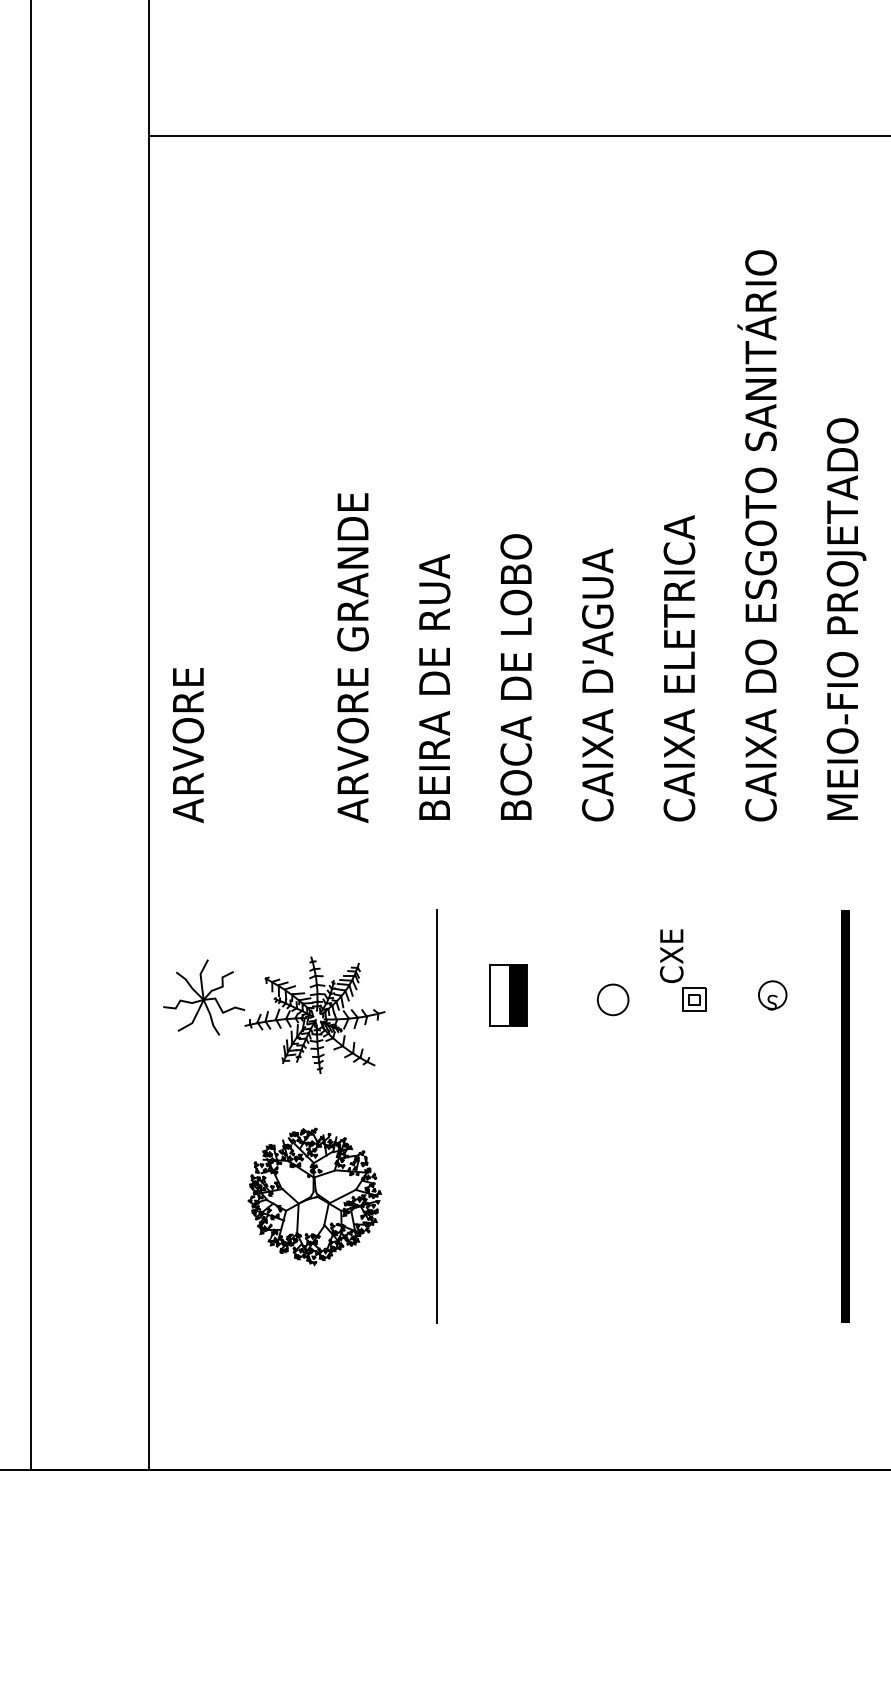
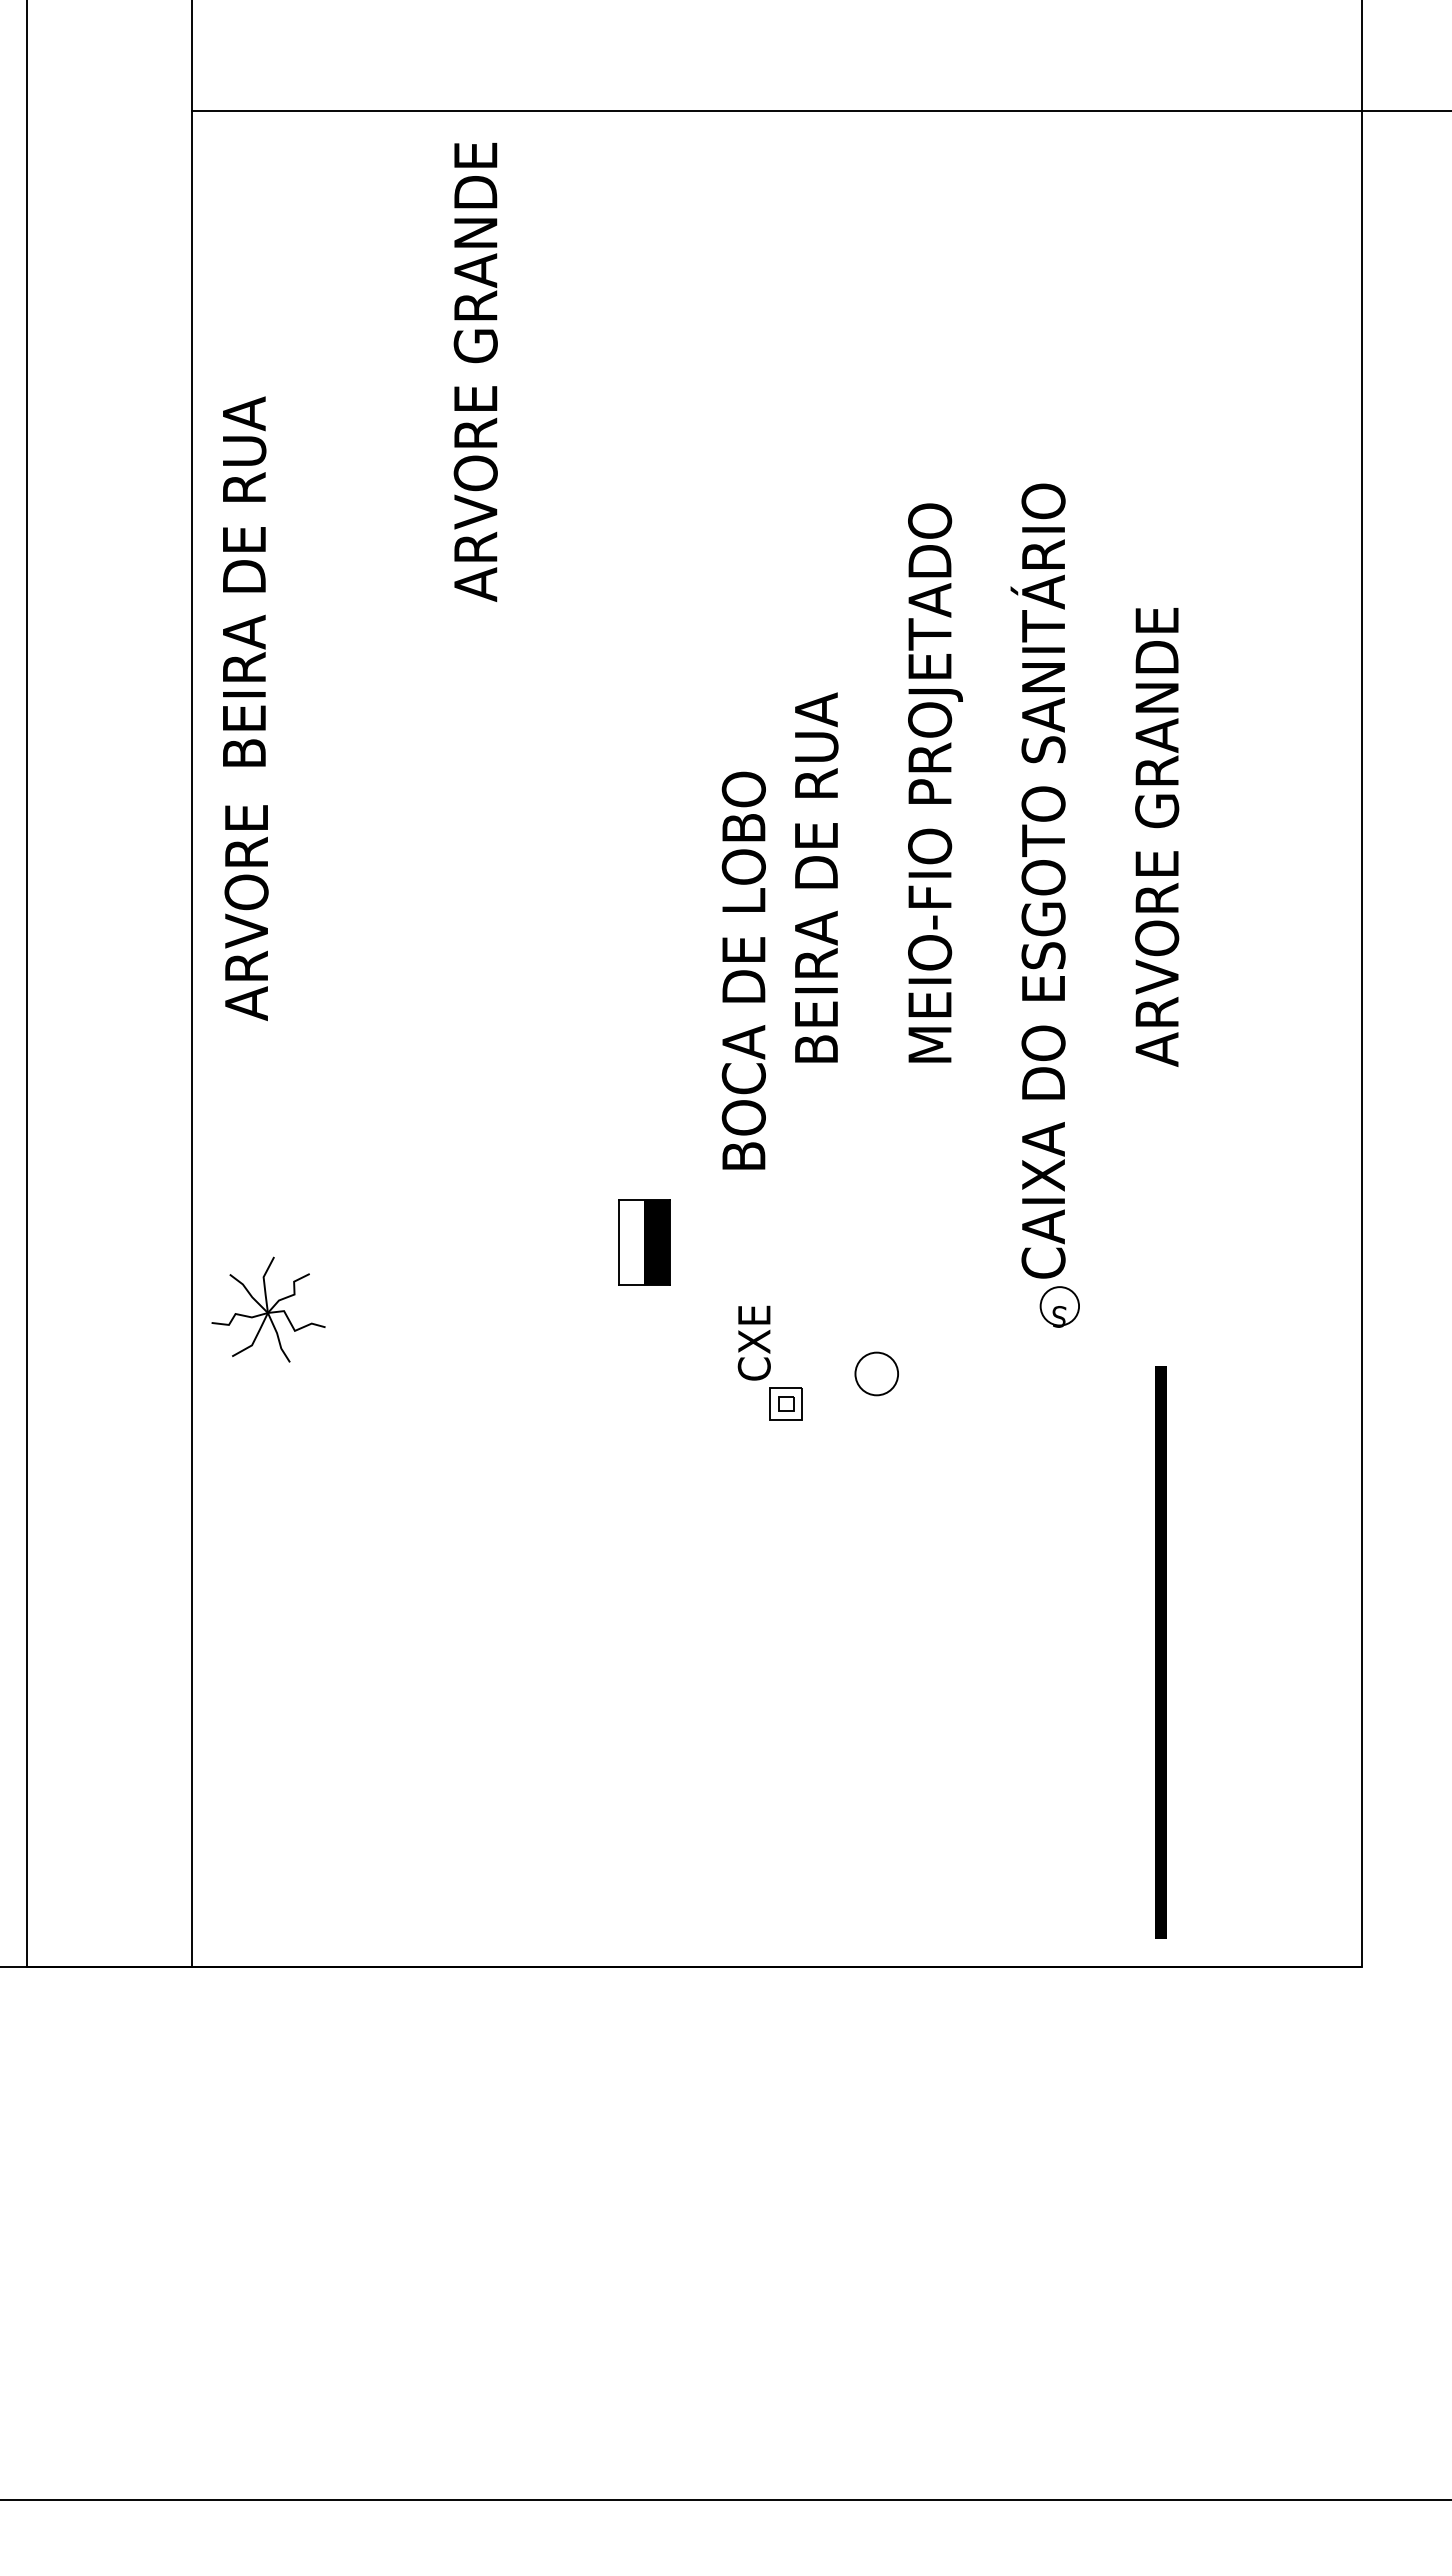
text: (756, 535) -> (1037, 880), moved
text: (683, 619) -> (935, 783), CAIXA ELETRICA -> MEIO-FIO PROJETADO
text: (846, 620) -> (1162, 785), MEIO-FIO PROJETADO -> ARVORE GRANDE
text: (352, 658) -> (475, 372), moved
text: (515, 676) -> (743, 970), moved
text: (597, 684) -> (816, 874), CAIXA D'AGUA -> BEIRA DE RUA
text: (434, 686) -> (244, 581), moved
text: (188, 745) -> (246, 913), moved
part: (682, 970) -> (769, 1362), moved
part: (508, 995) -> (644, 1242), moved
circle: (612, 999) -> (876, 1373), moved
part: (314, 1015) -> (422, 1334), removed
line: (437, 1115) -> (593, 1474), removed
line: (845, 1116) -> (1160, 1652), moved
part: (314, 1197) -> (422, 1587), removed

